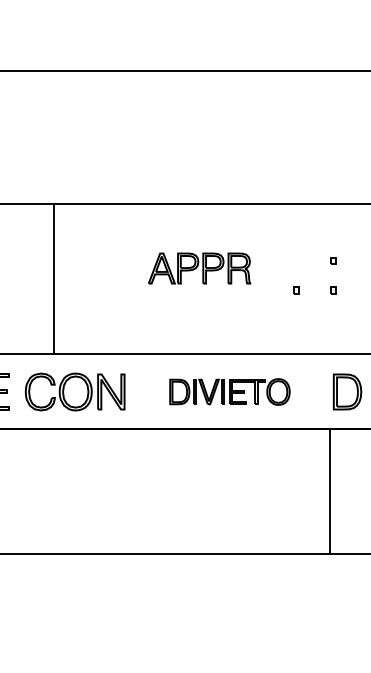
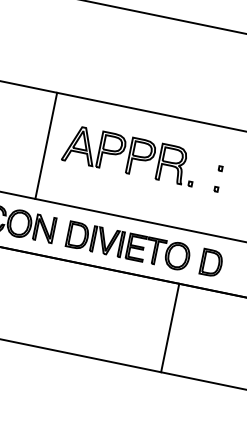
part: (199, 268) -> (124, 154), size x1.67
line: (54, 278) -> (46, 145), moved
part: (229, 391) -> (128, 245), size x1.43
line: (330, 491) -> (170, 327), moved

